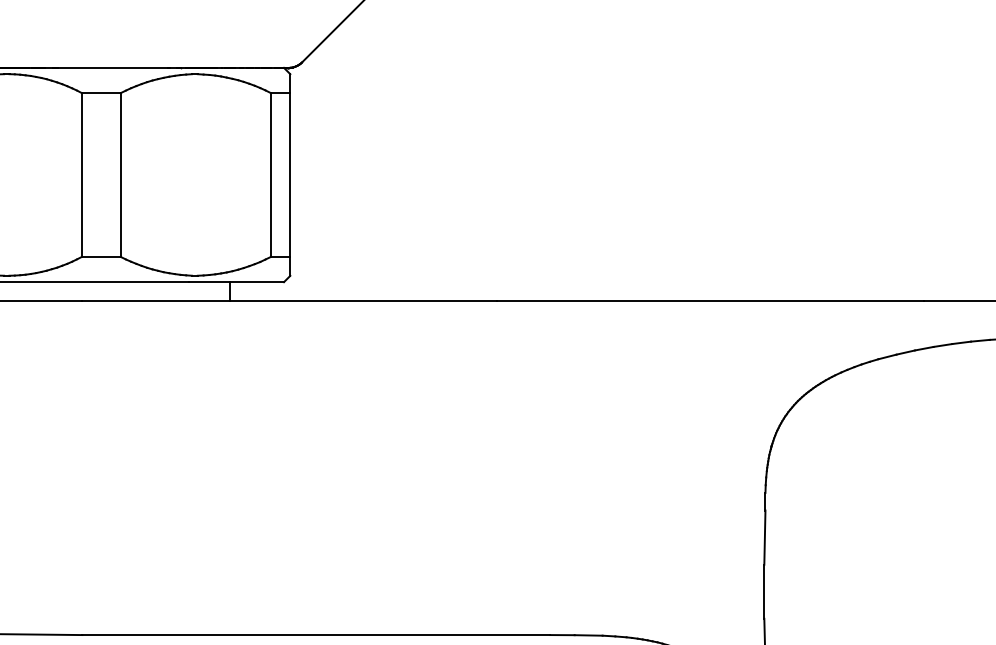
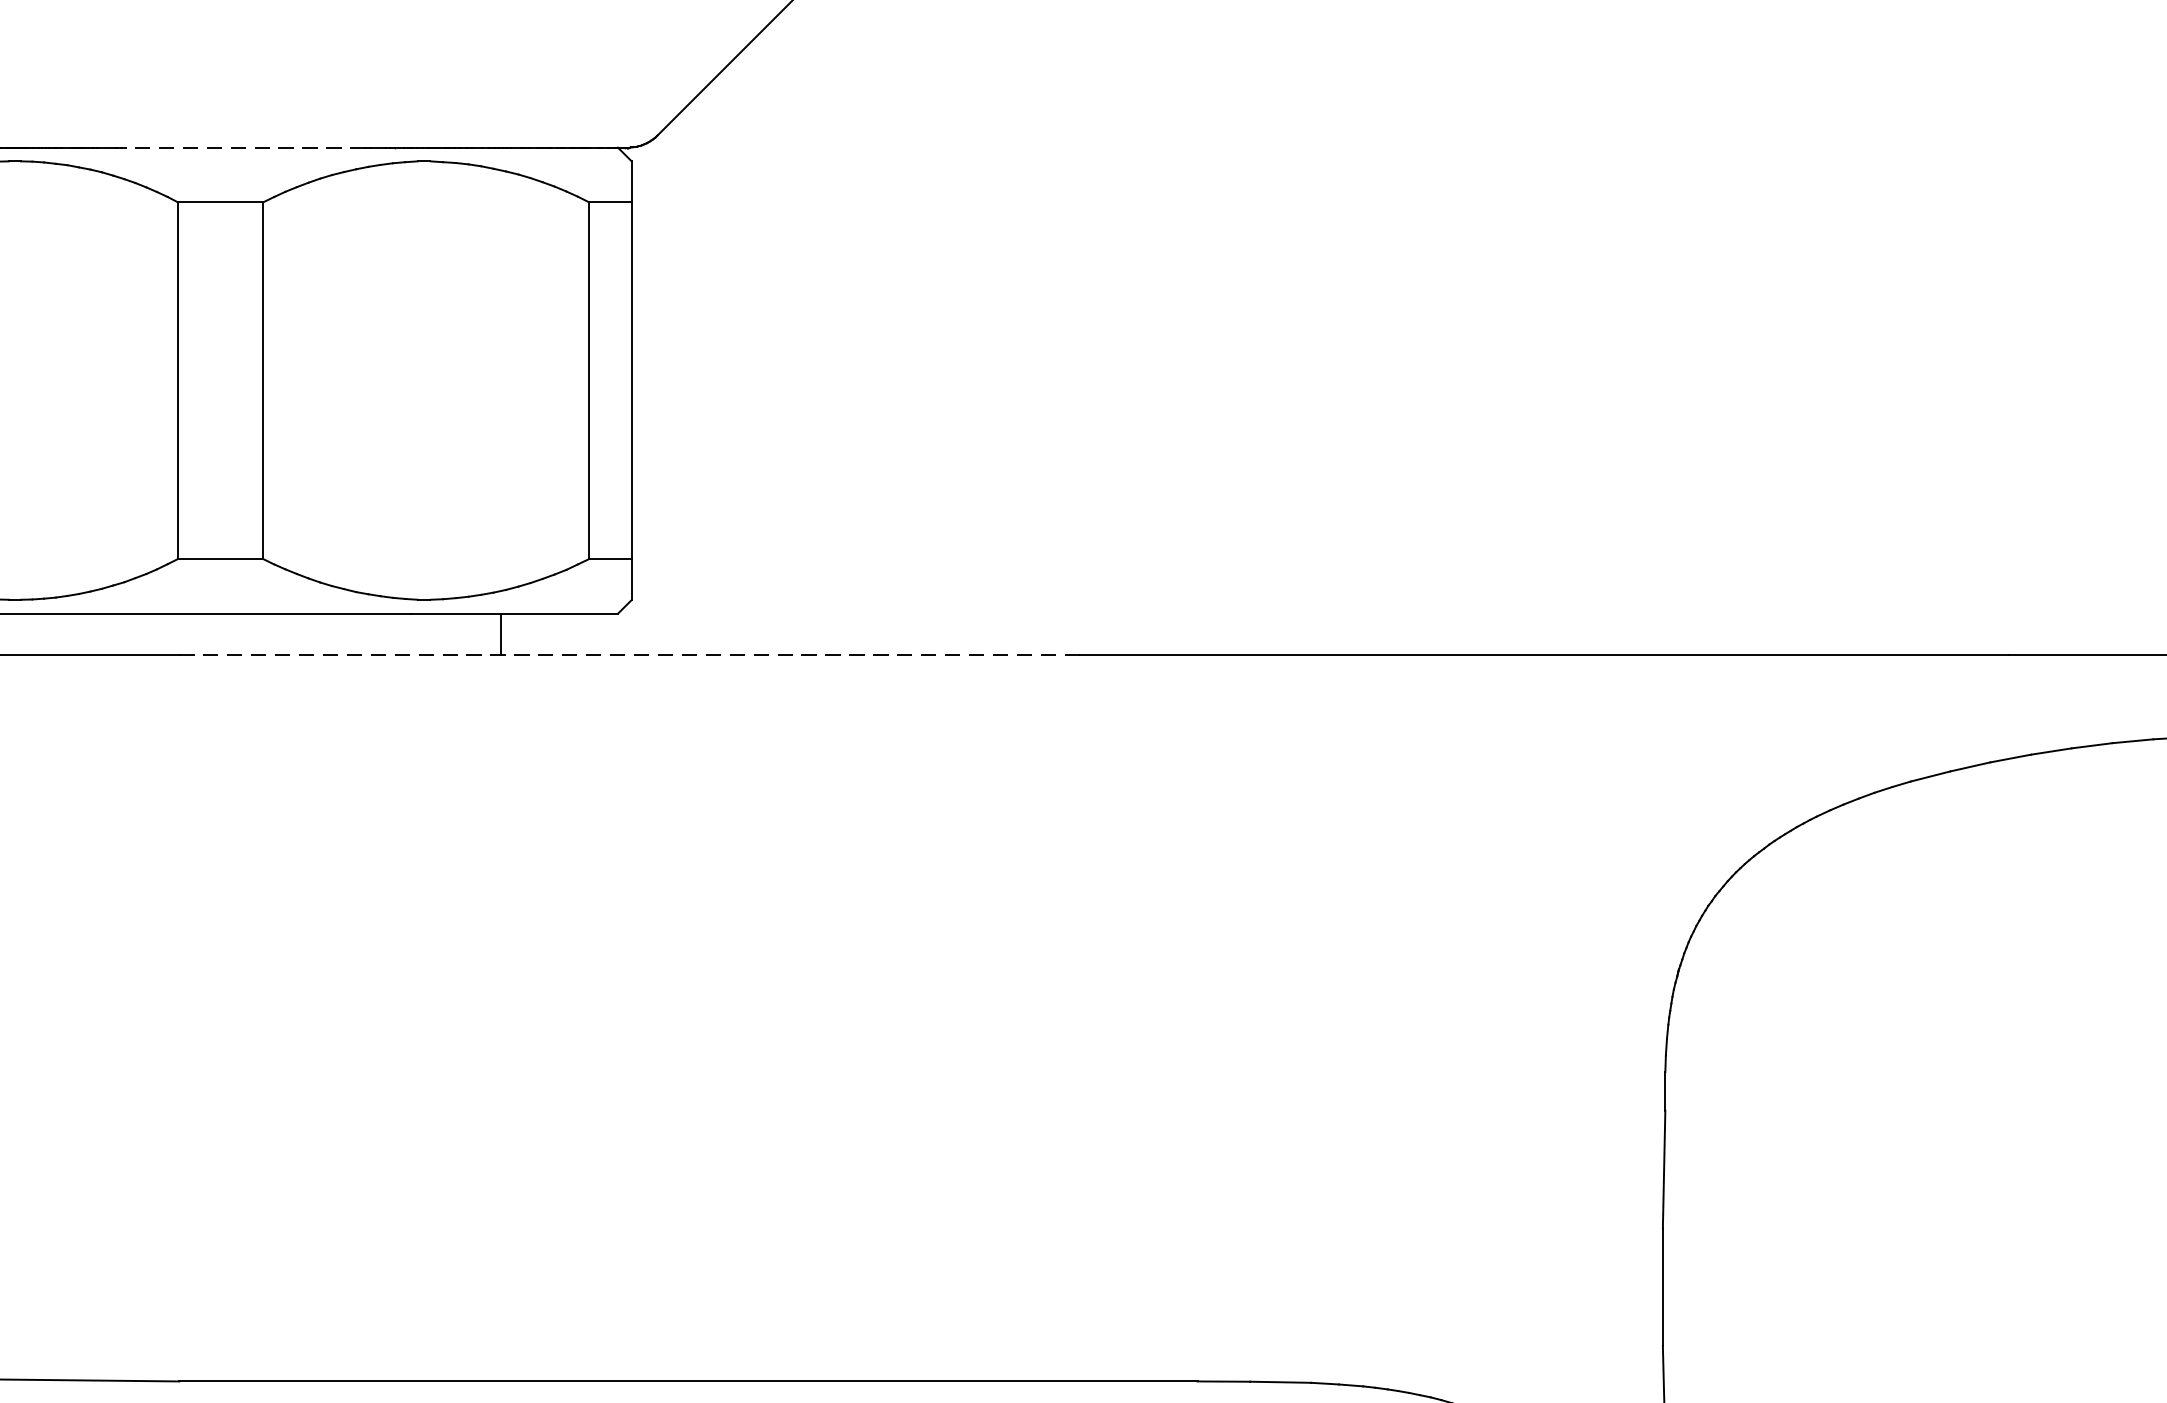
line: (112, 67) -> (244, 146), solid -> dashed
line: (289, 301) -> (629, 655), solid -> dashed

